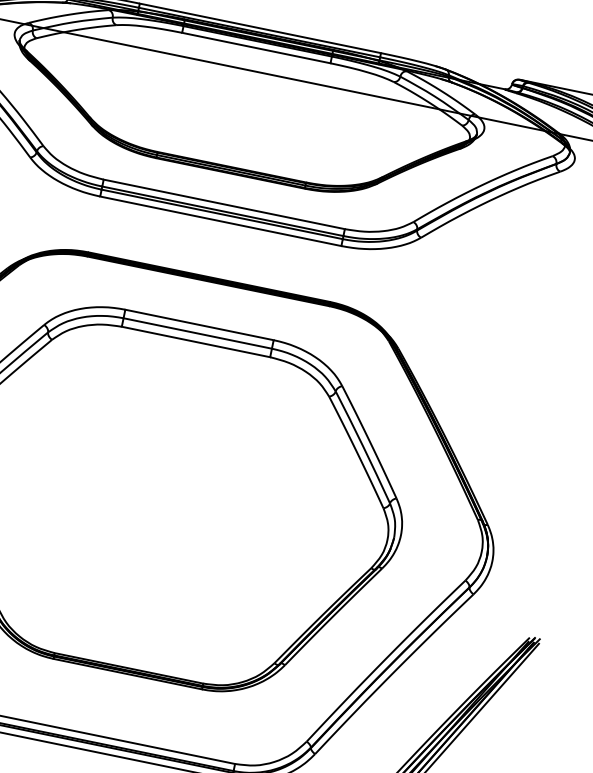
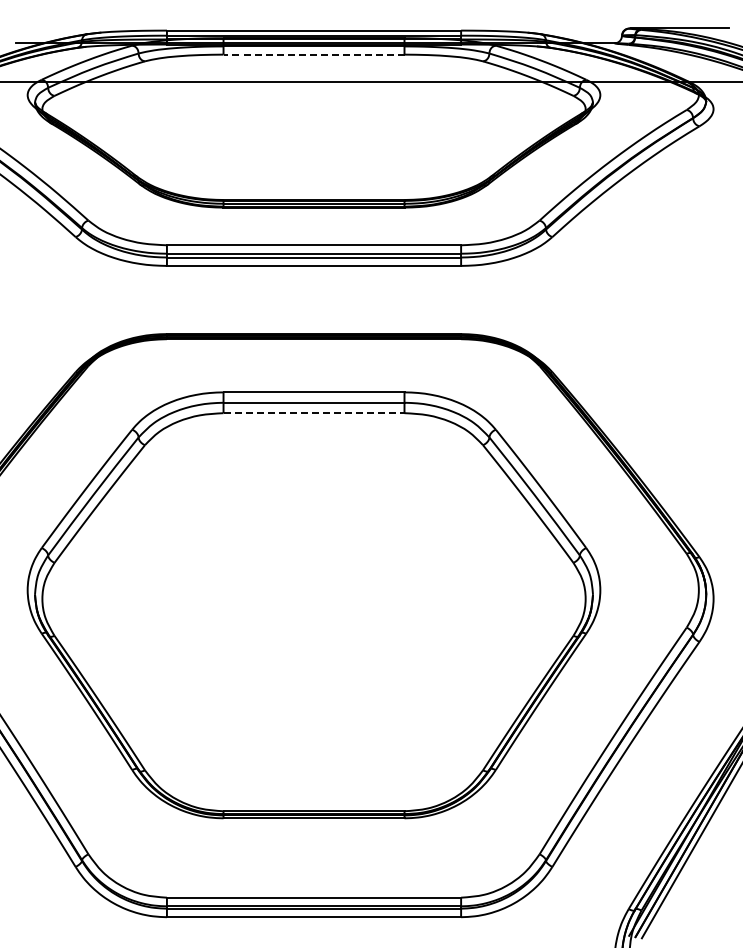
line: (255, 47) -> (313, 54), solid -> dashed
line: (196, 342) -> (314, 413), solid -> dashed

